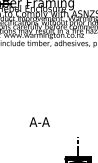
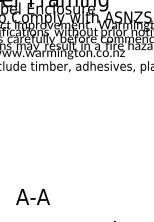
text: (39, 121) -> (32, 195), moved

